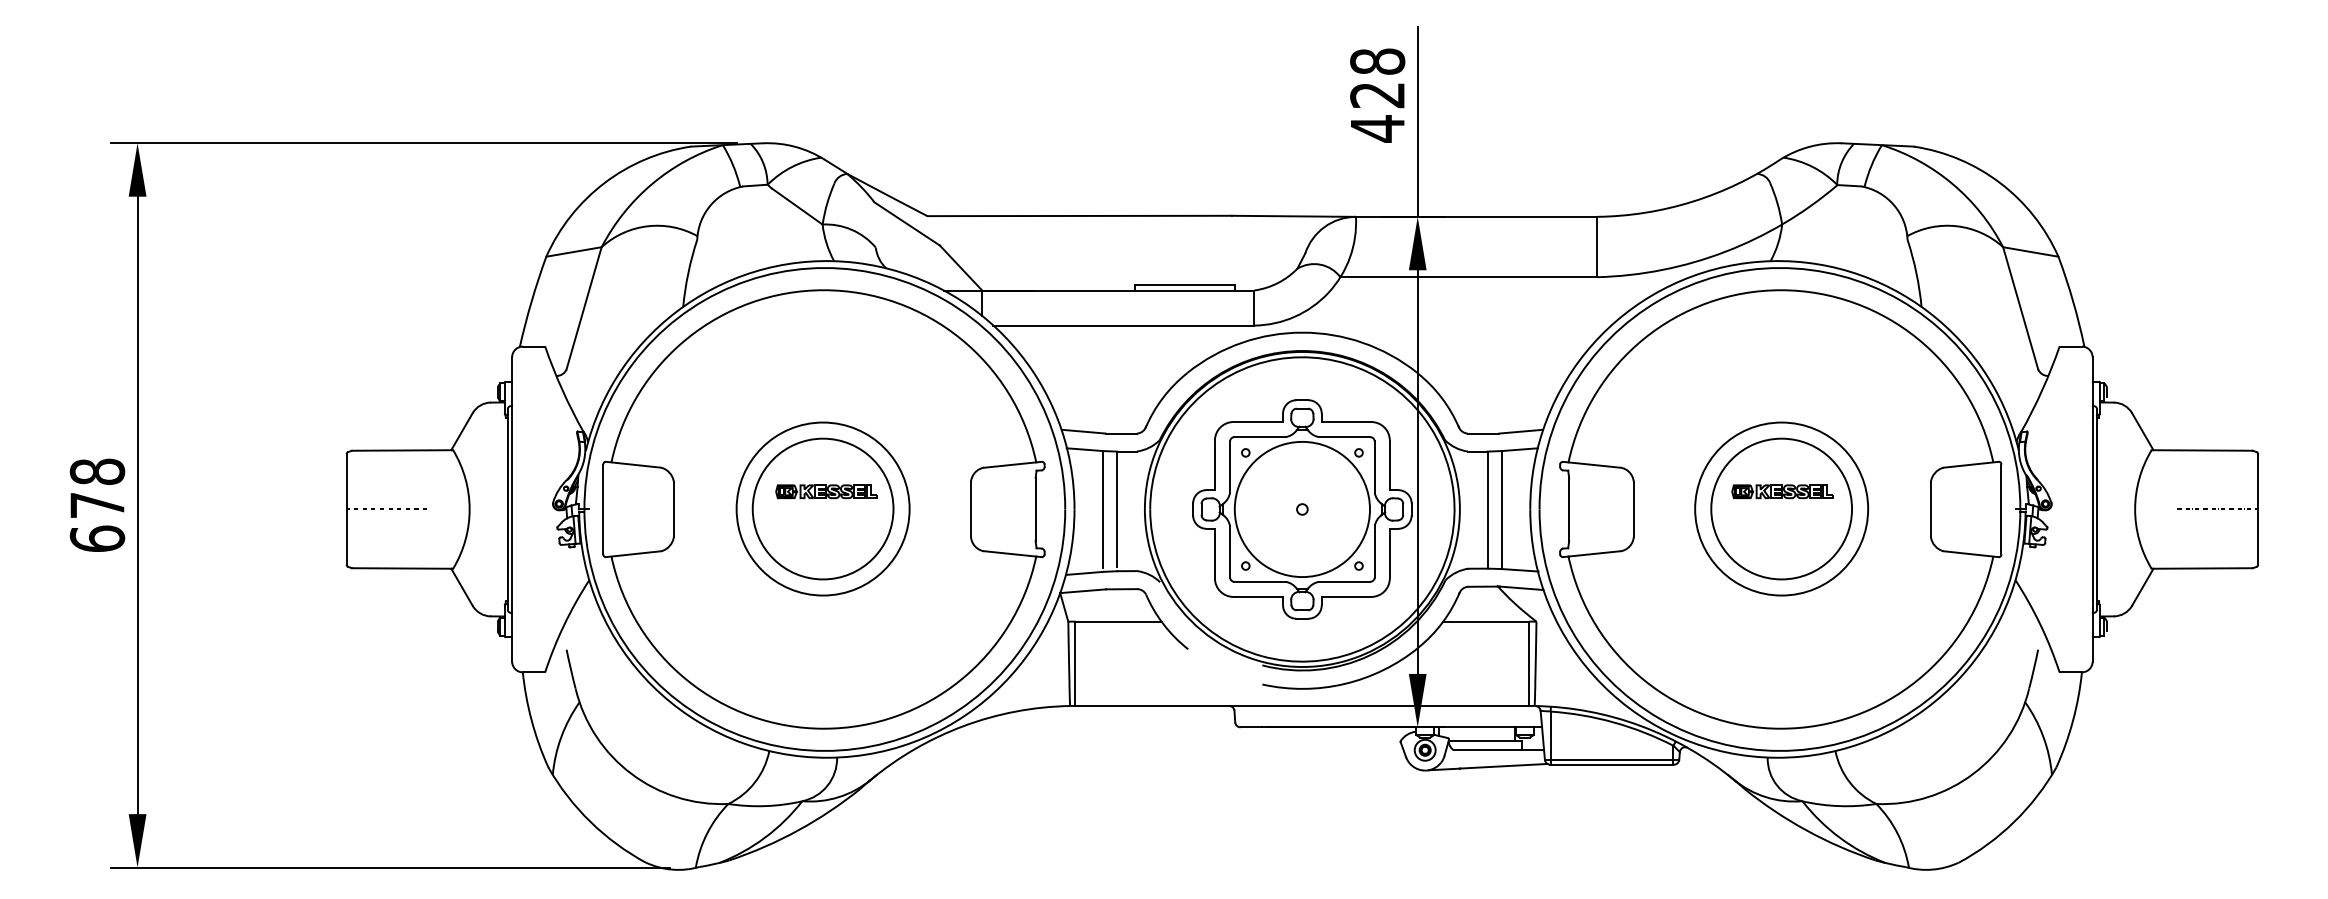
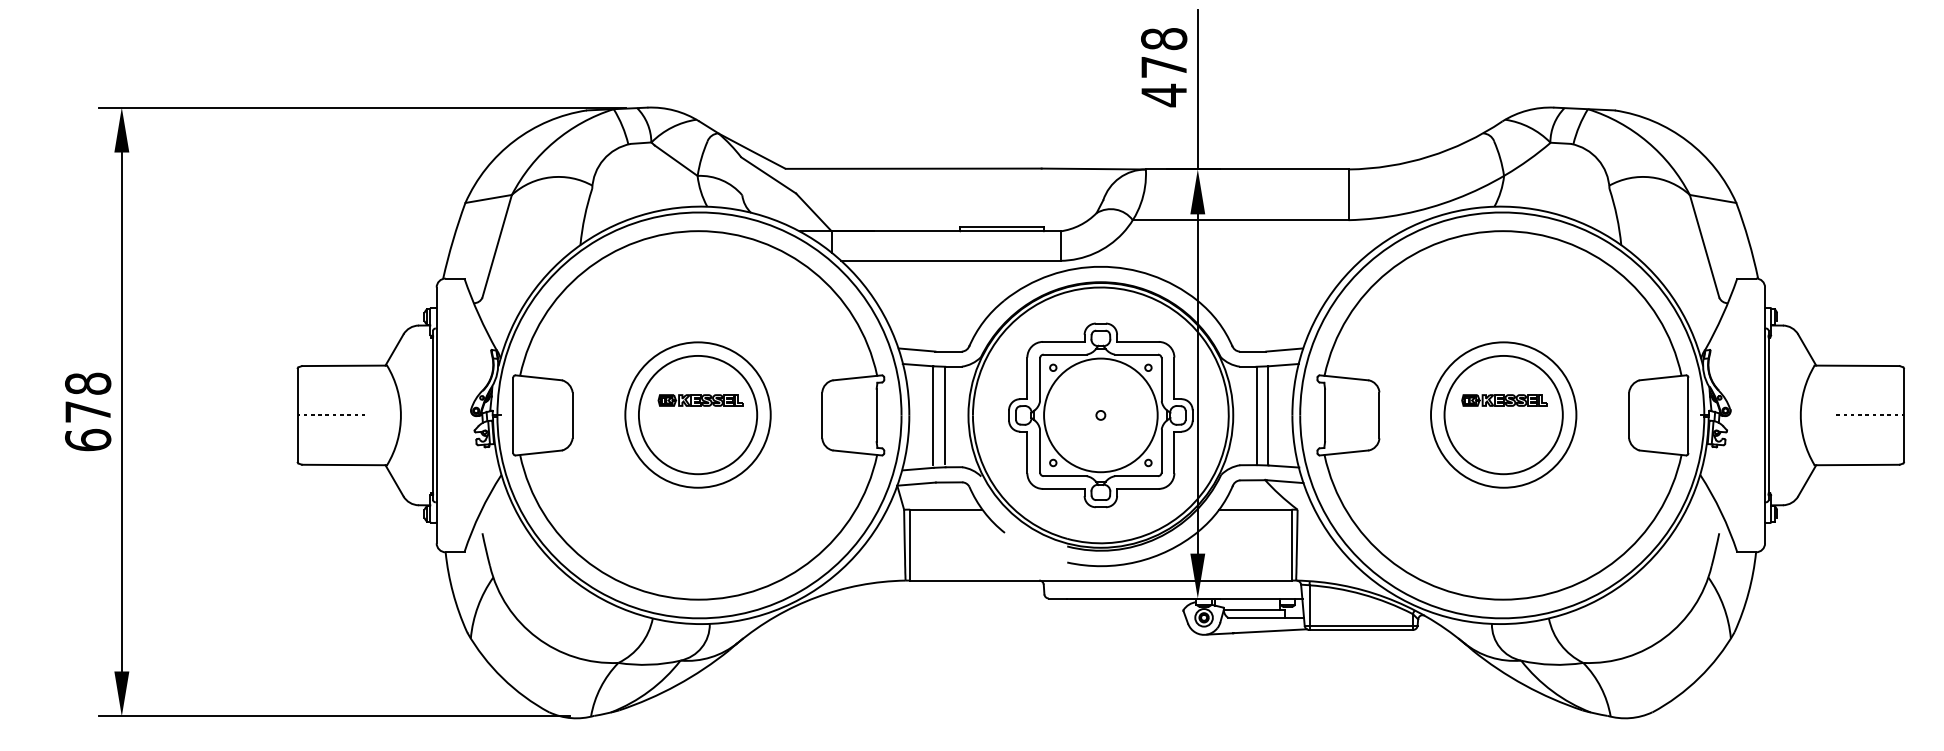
text: (1377, 95) -> (1163, 67), 428 -> 478

